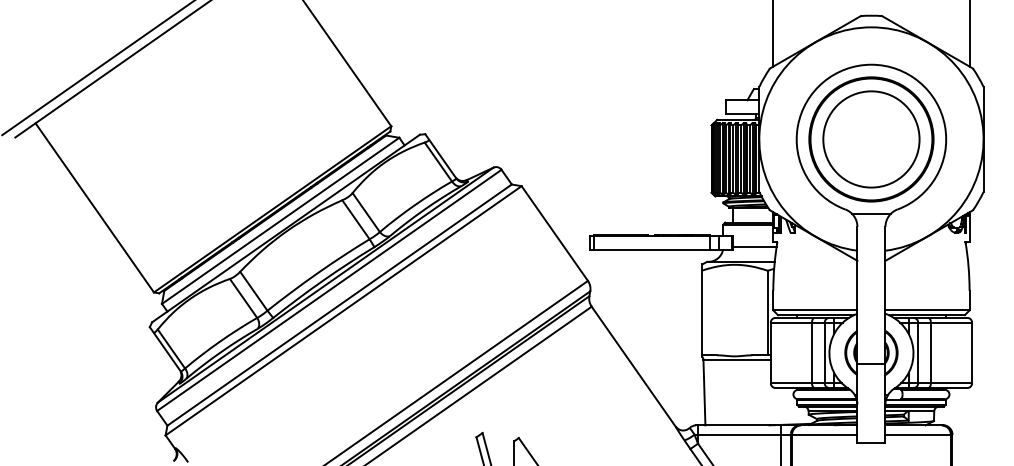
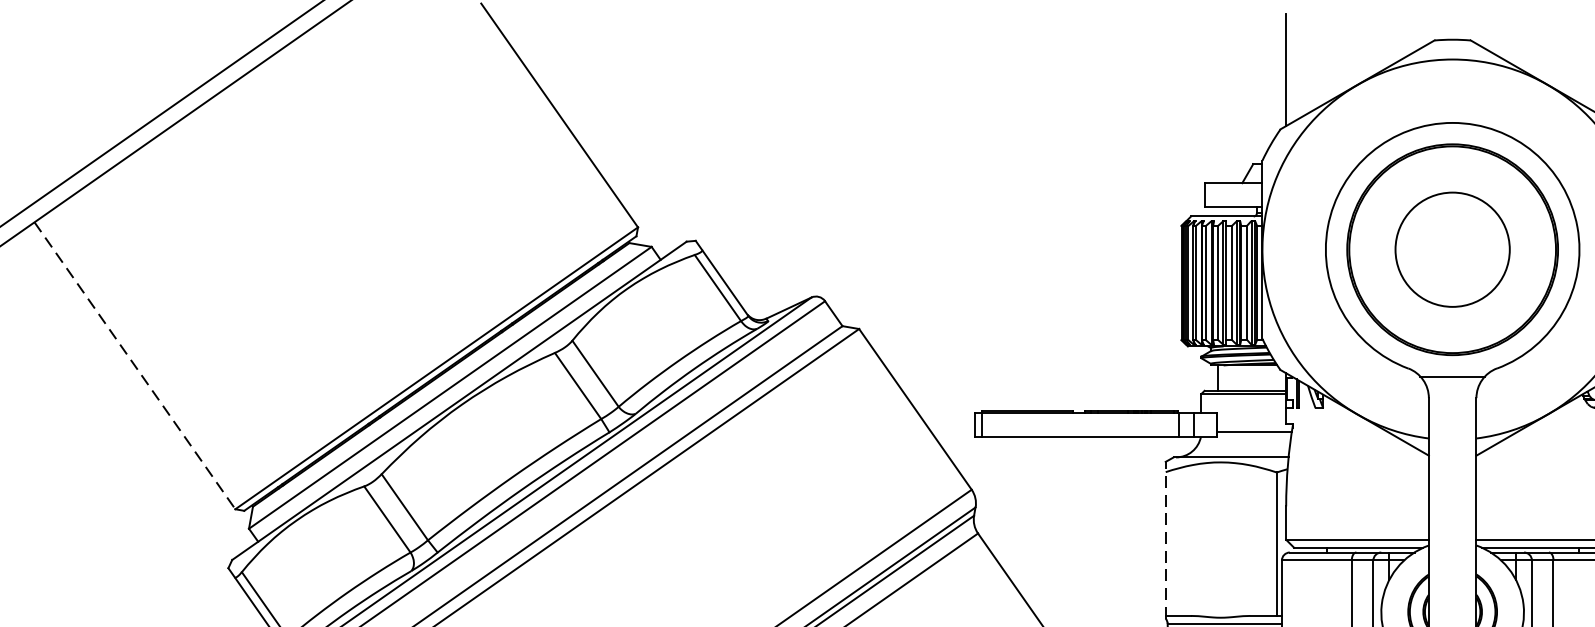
circle: (871, 139) -> (1452, 249), size x0.7
line: (95, 208) -> (136, 366), solid -> dashed
line: (702, 310) -> (1166, 539), solid -> dashed

